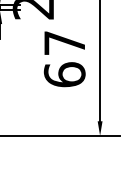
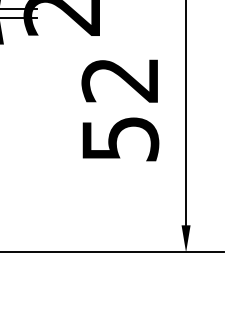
text: (64, 59) -> (119, 110), 67 -> 52

